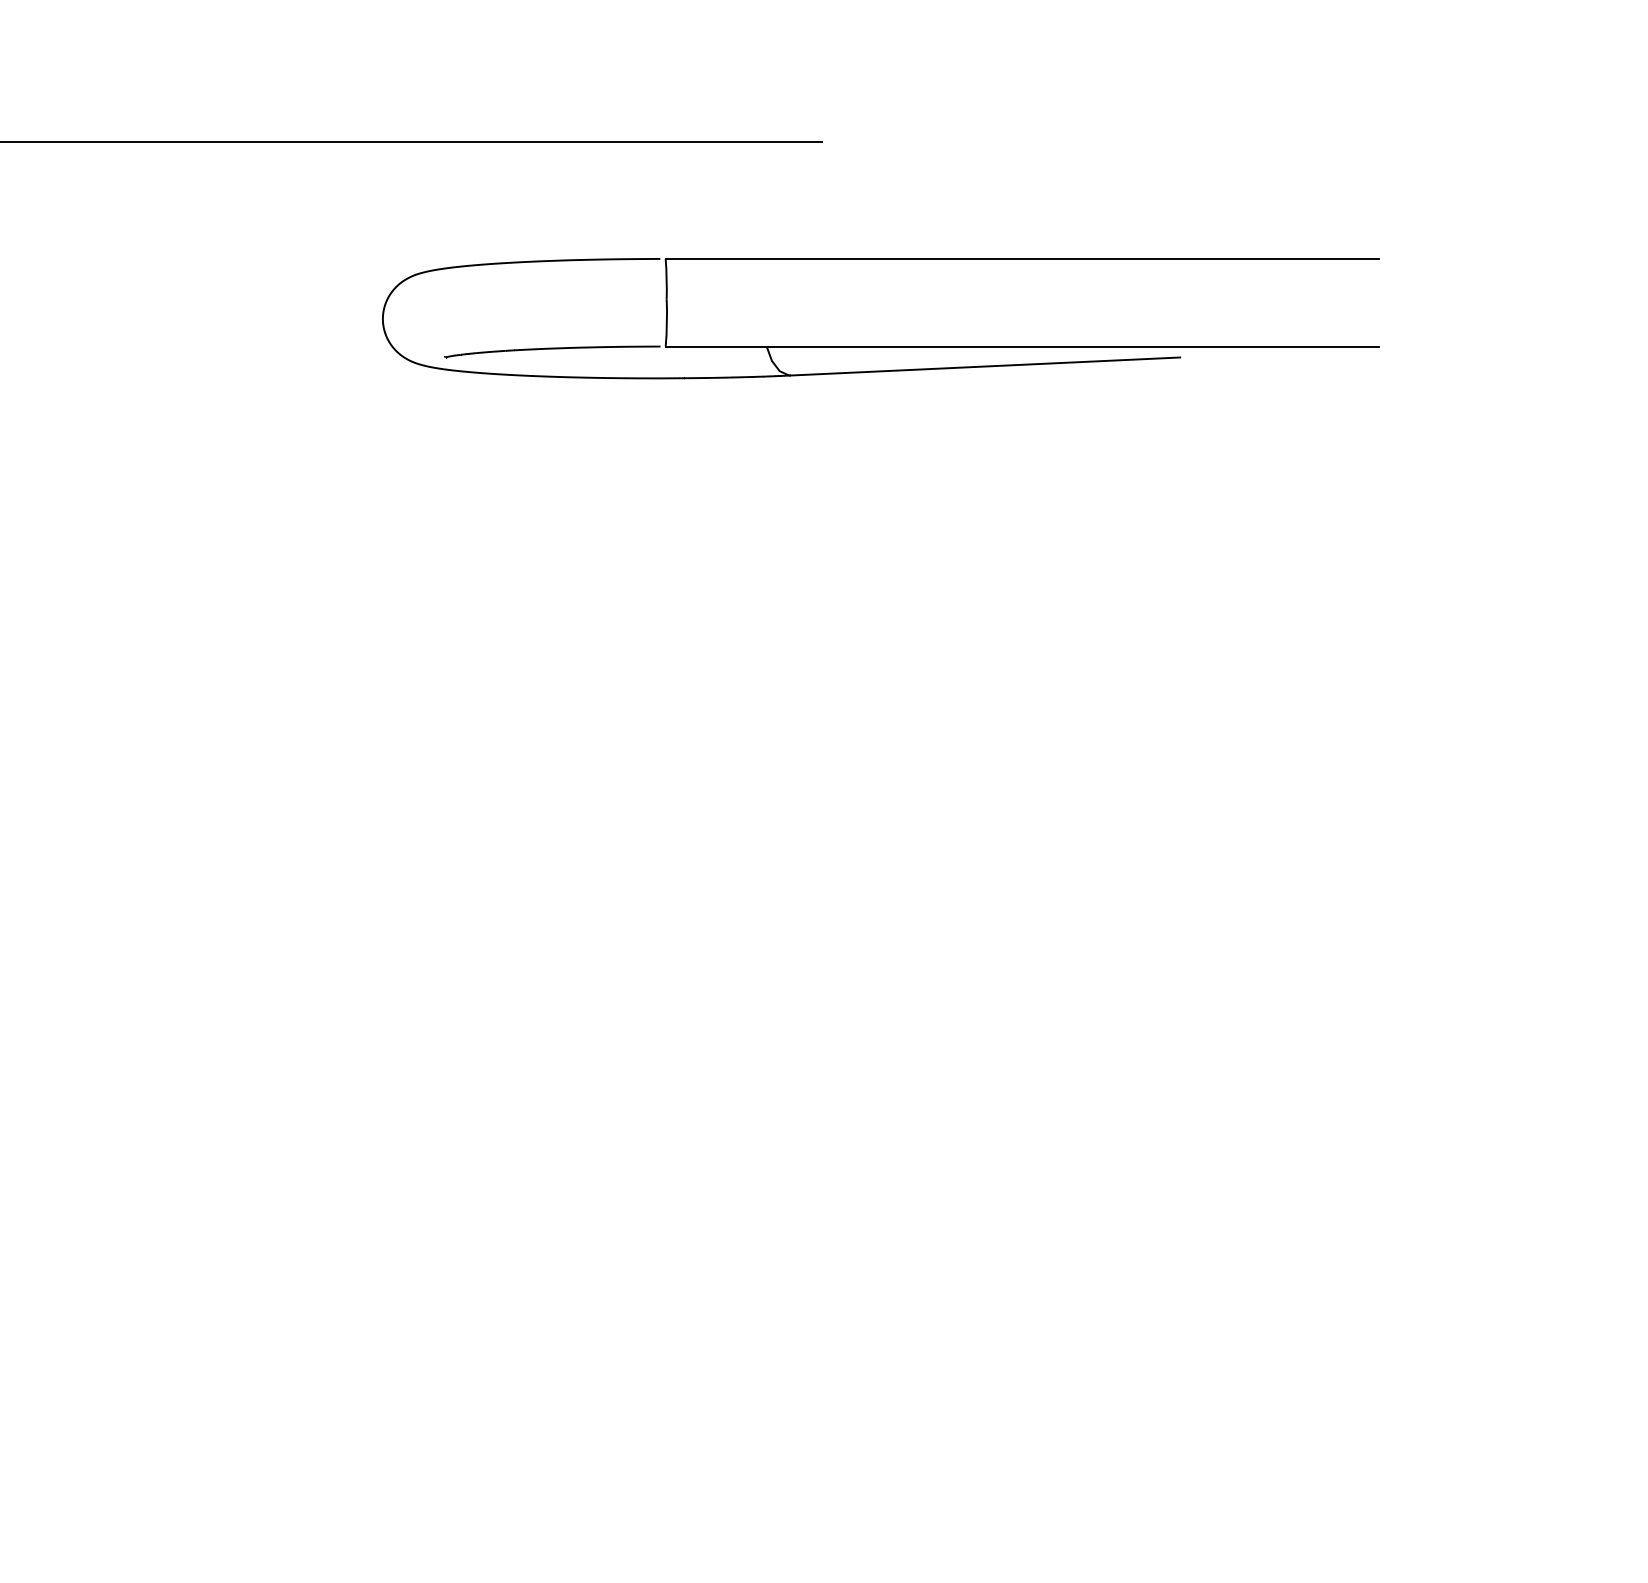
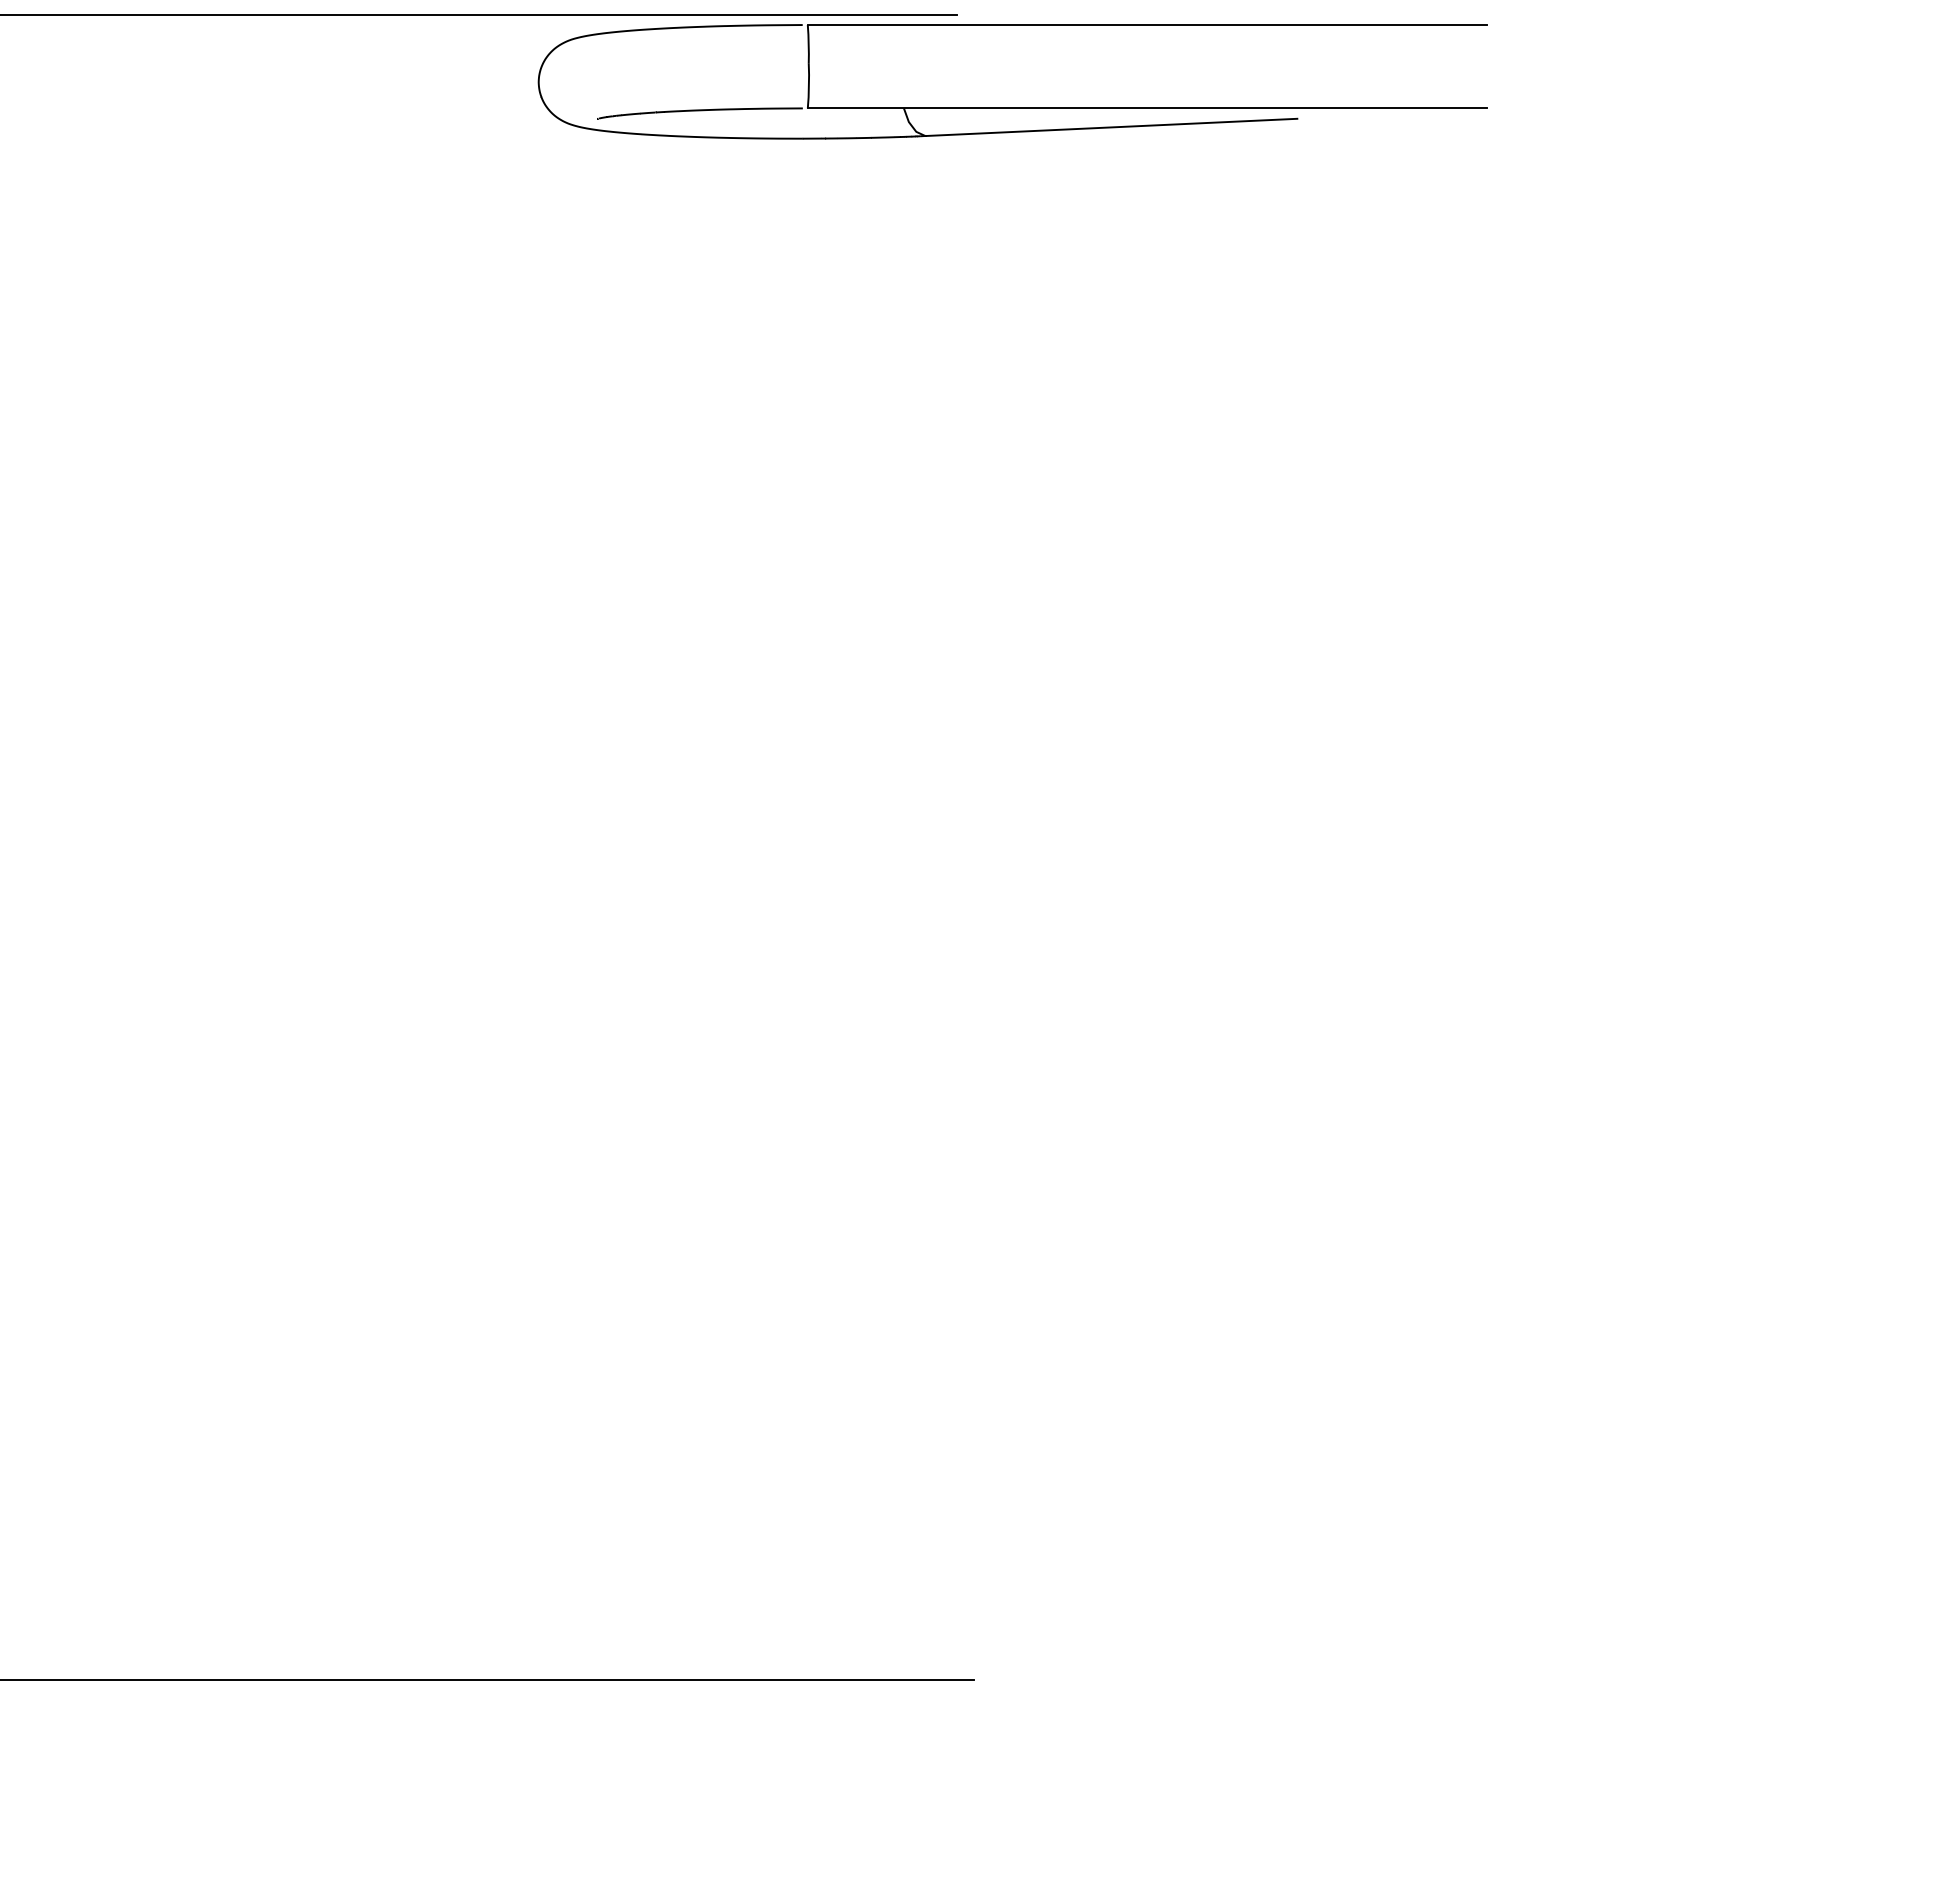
part: (880, 345) -> (1012, 107), moved

